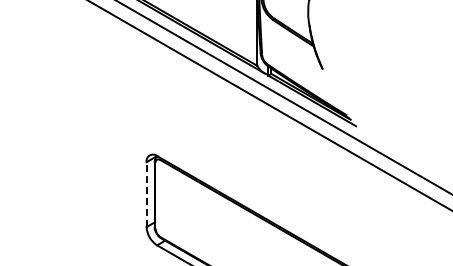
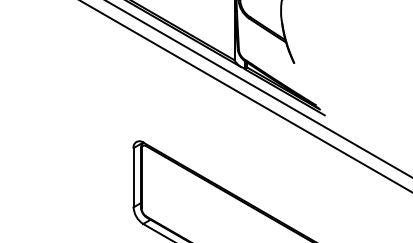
line: (146, 194) -> (133, 177), dashed -> solid

